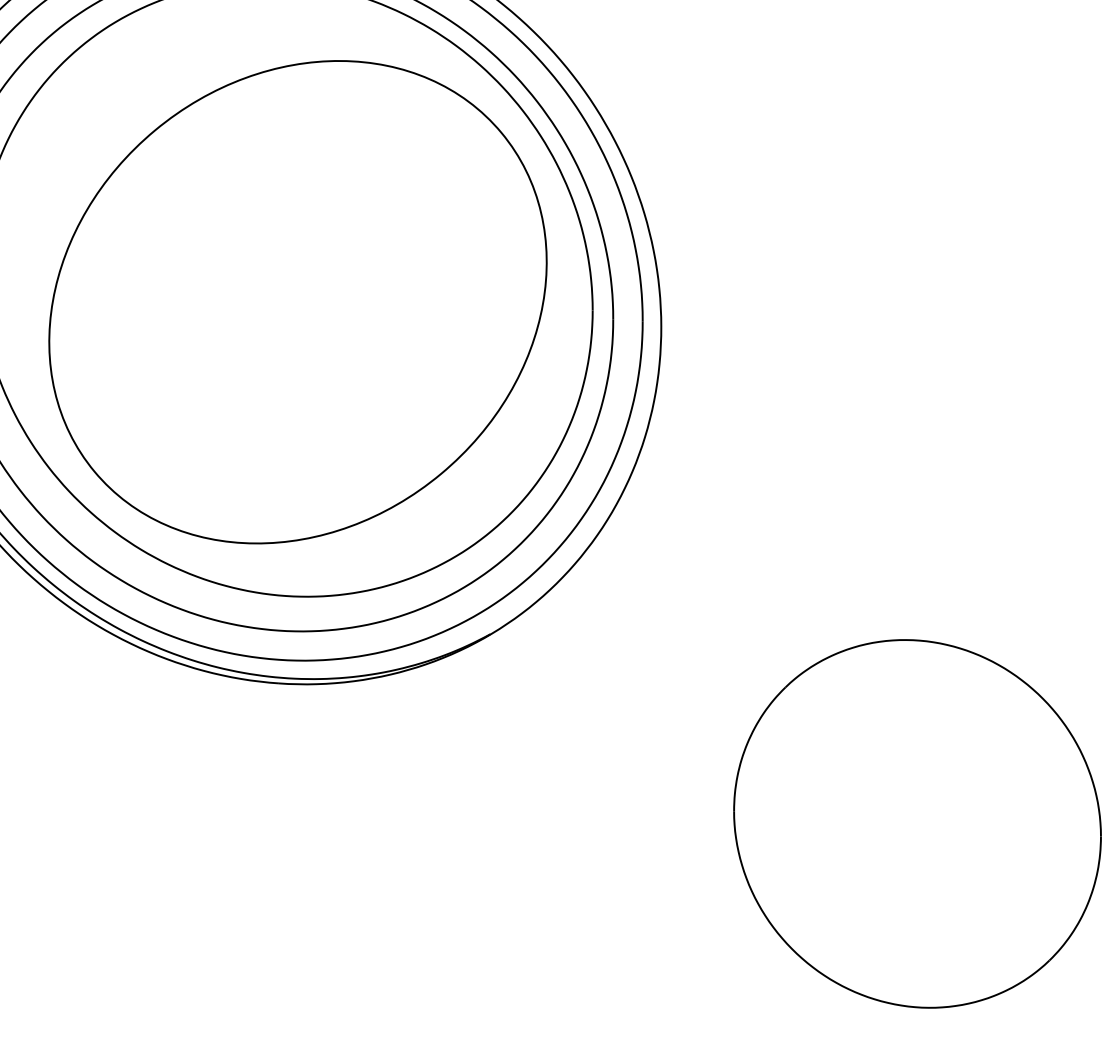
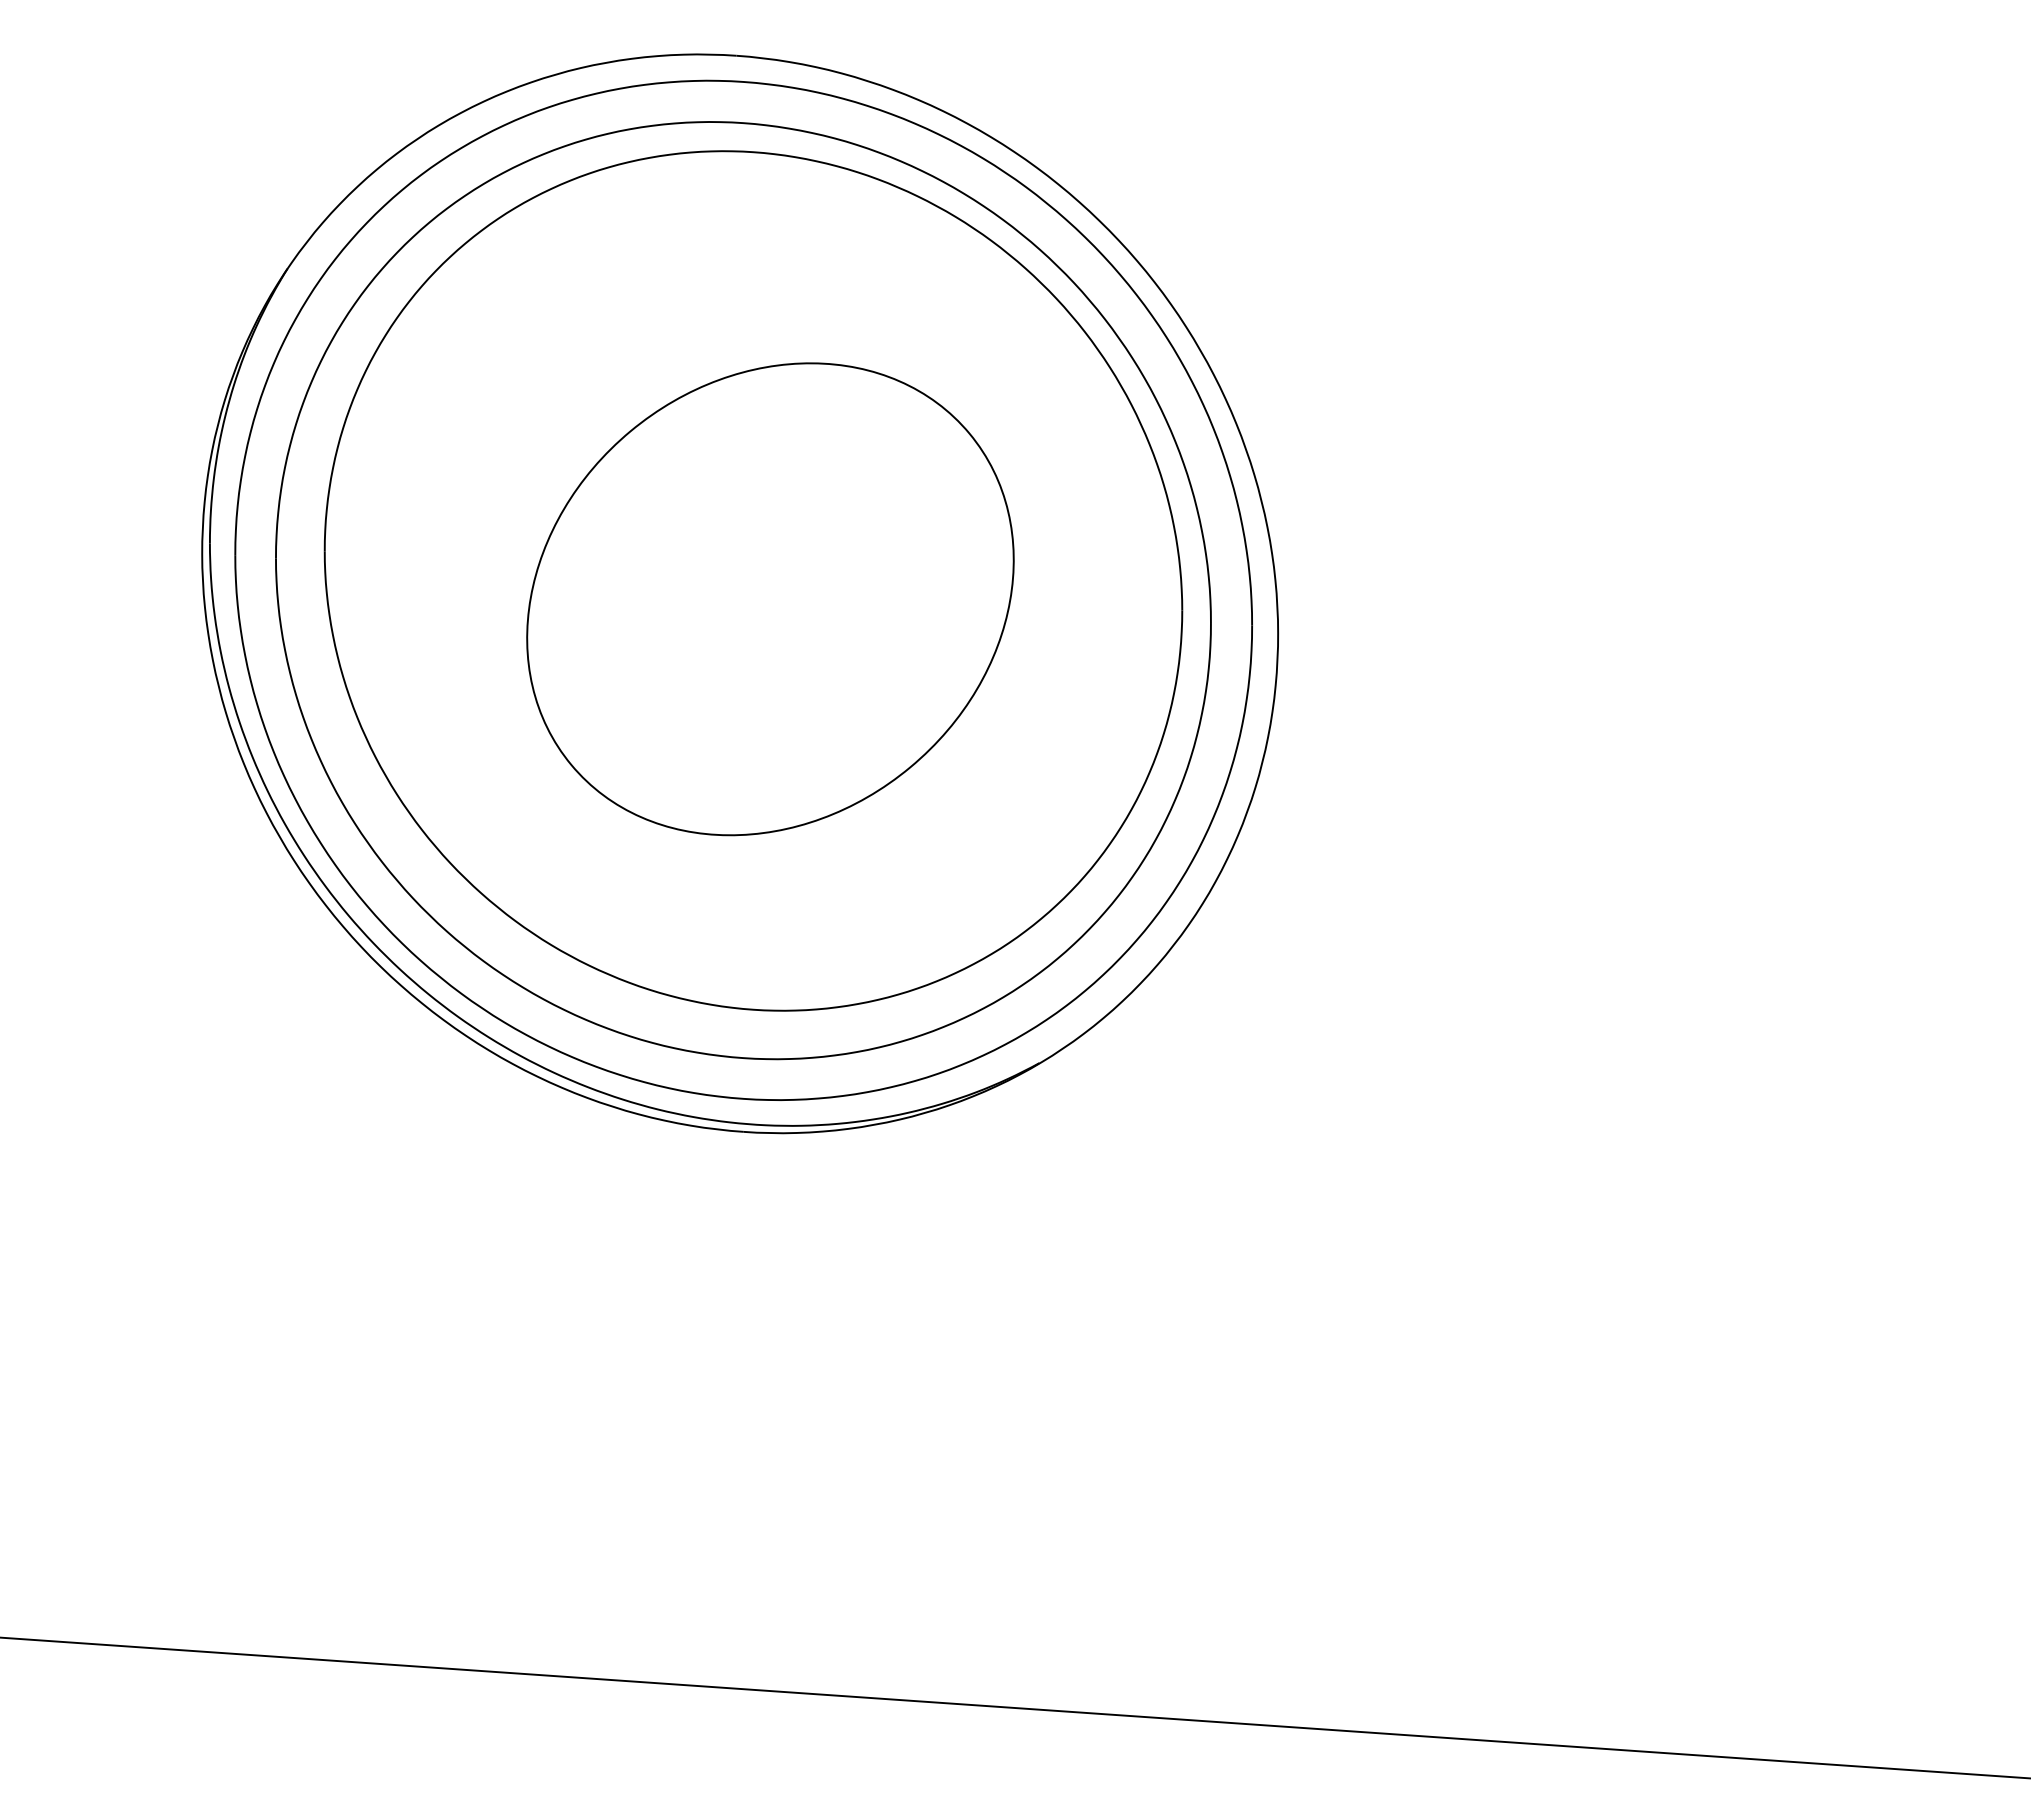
part: (298, 302) -> (770, 599), size x0.7
part: (917, 824) -> (1636, 1328), removed

